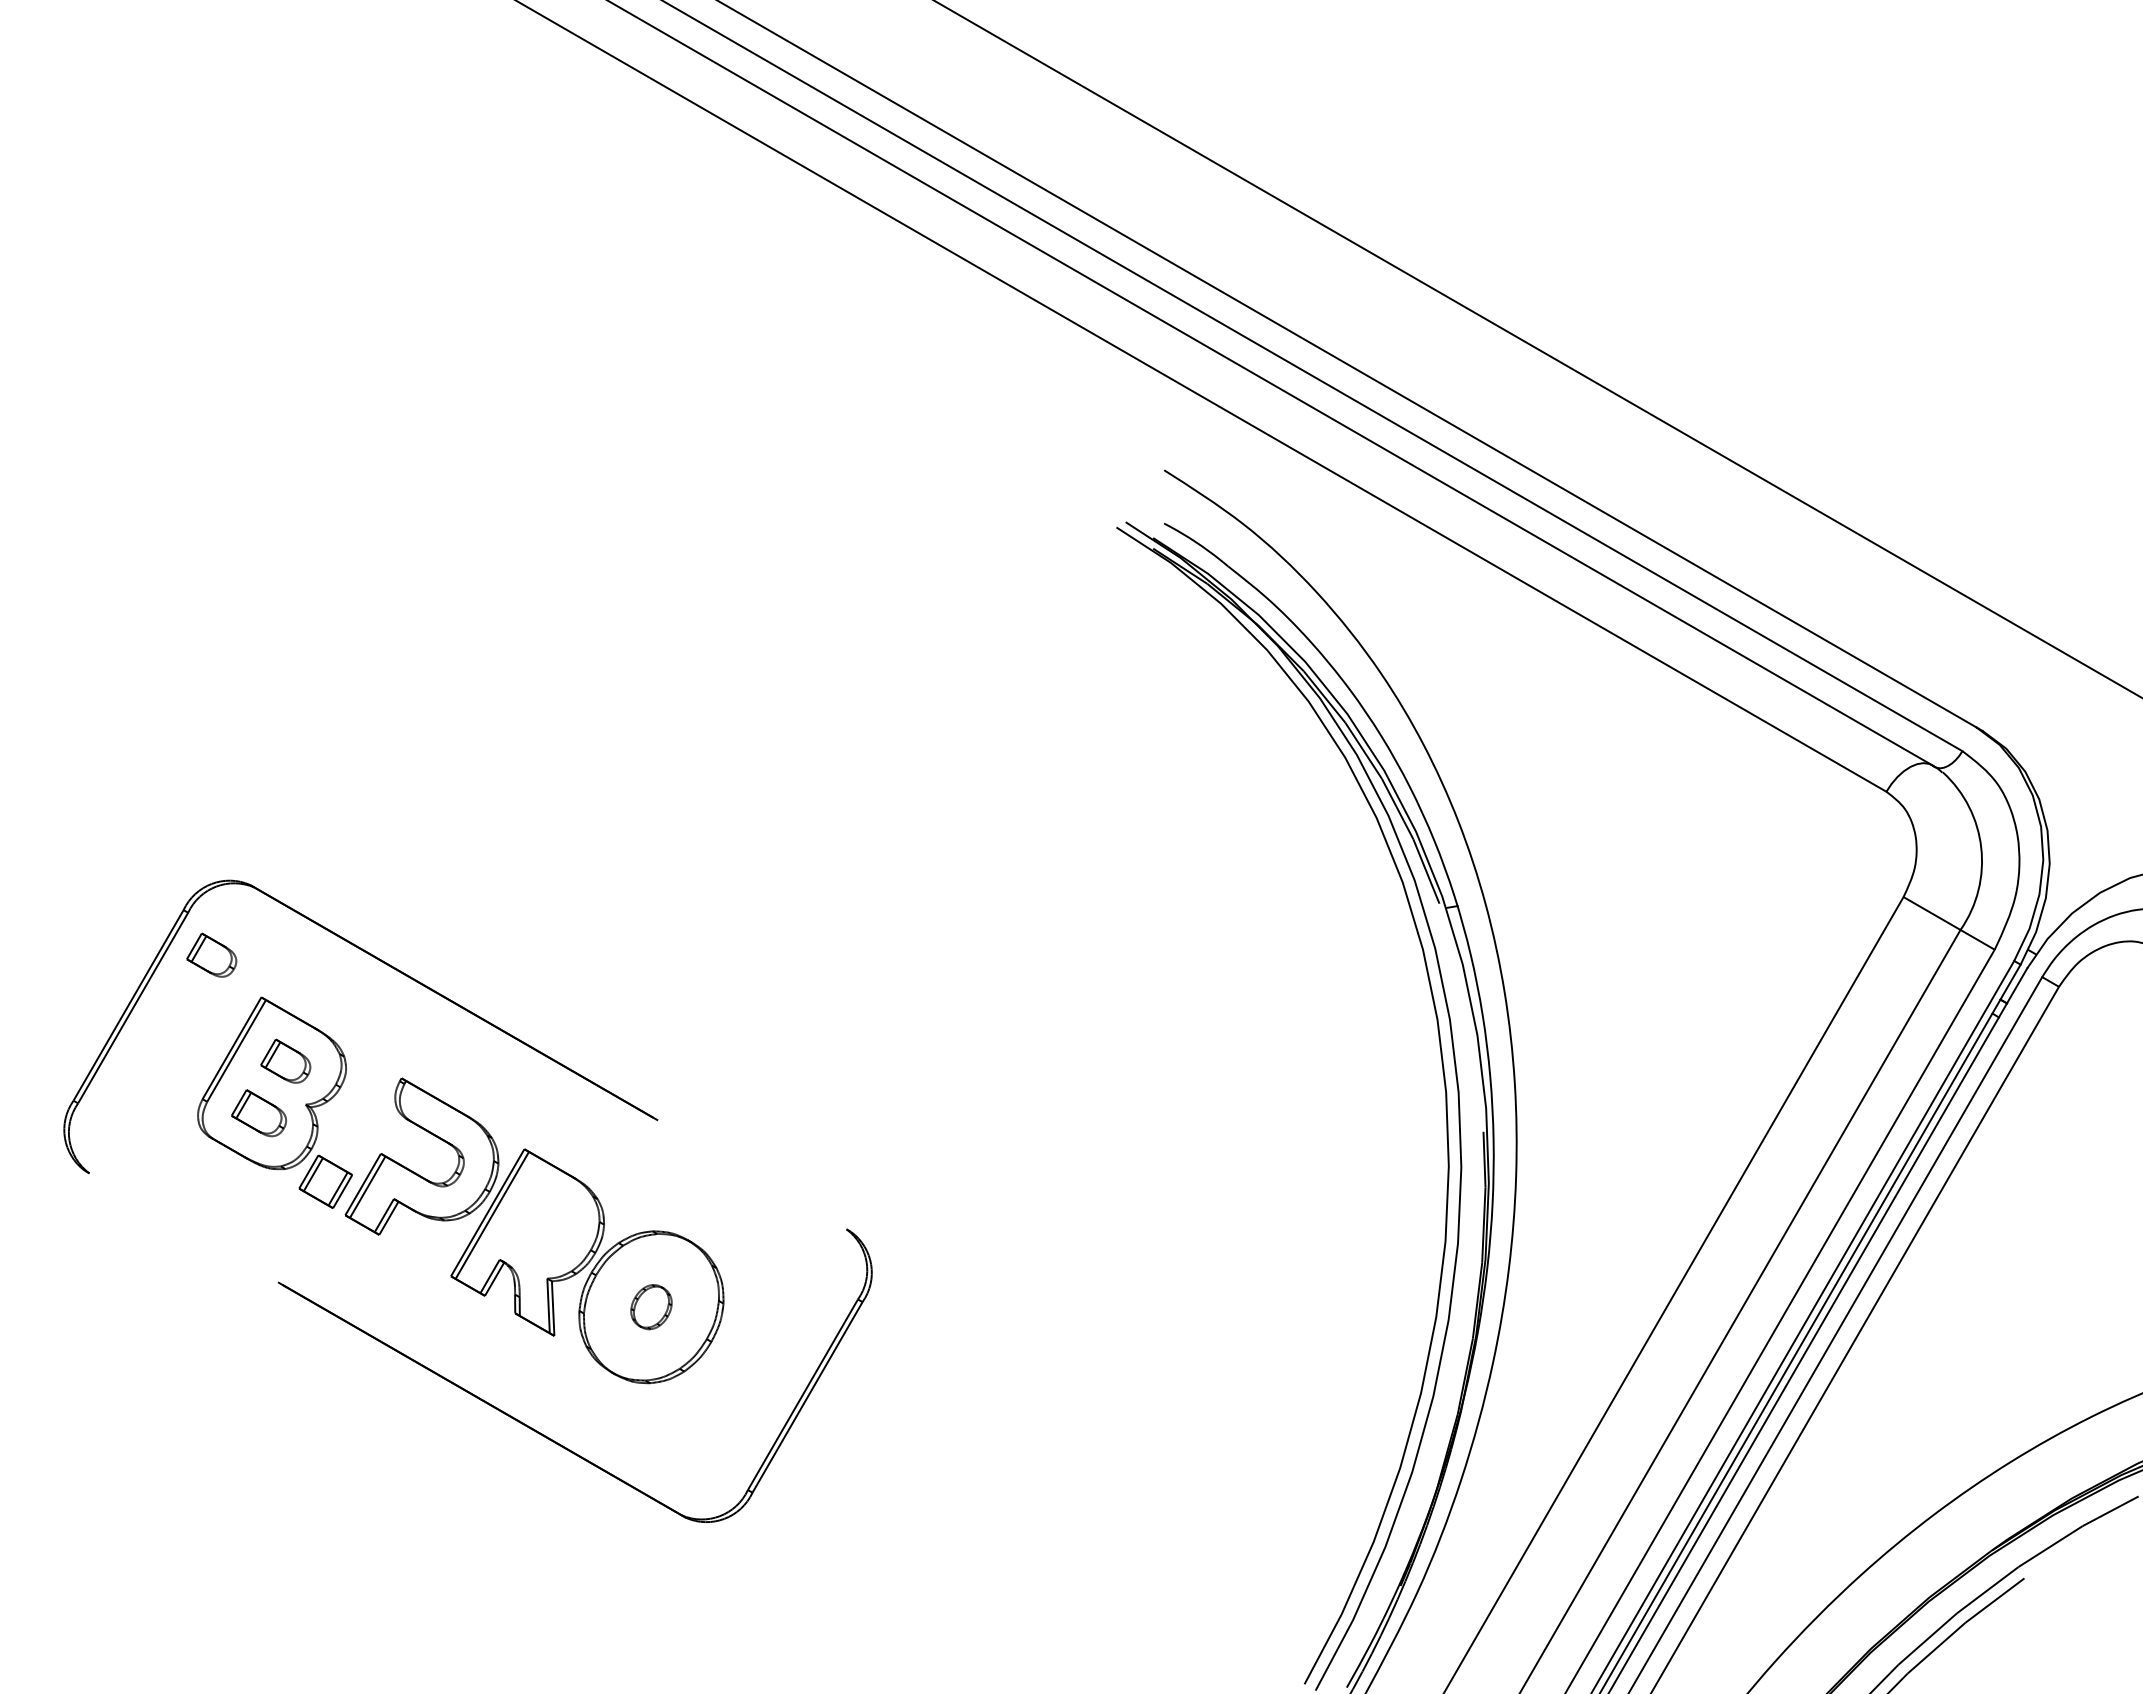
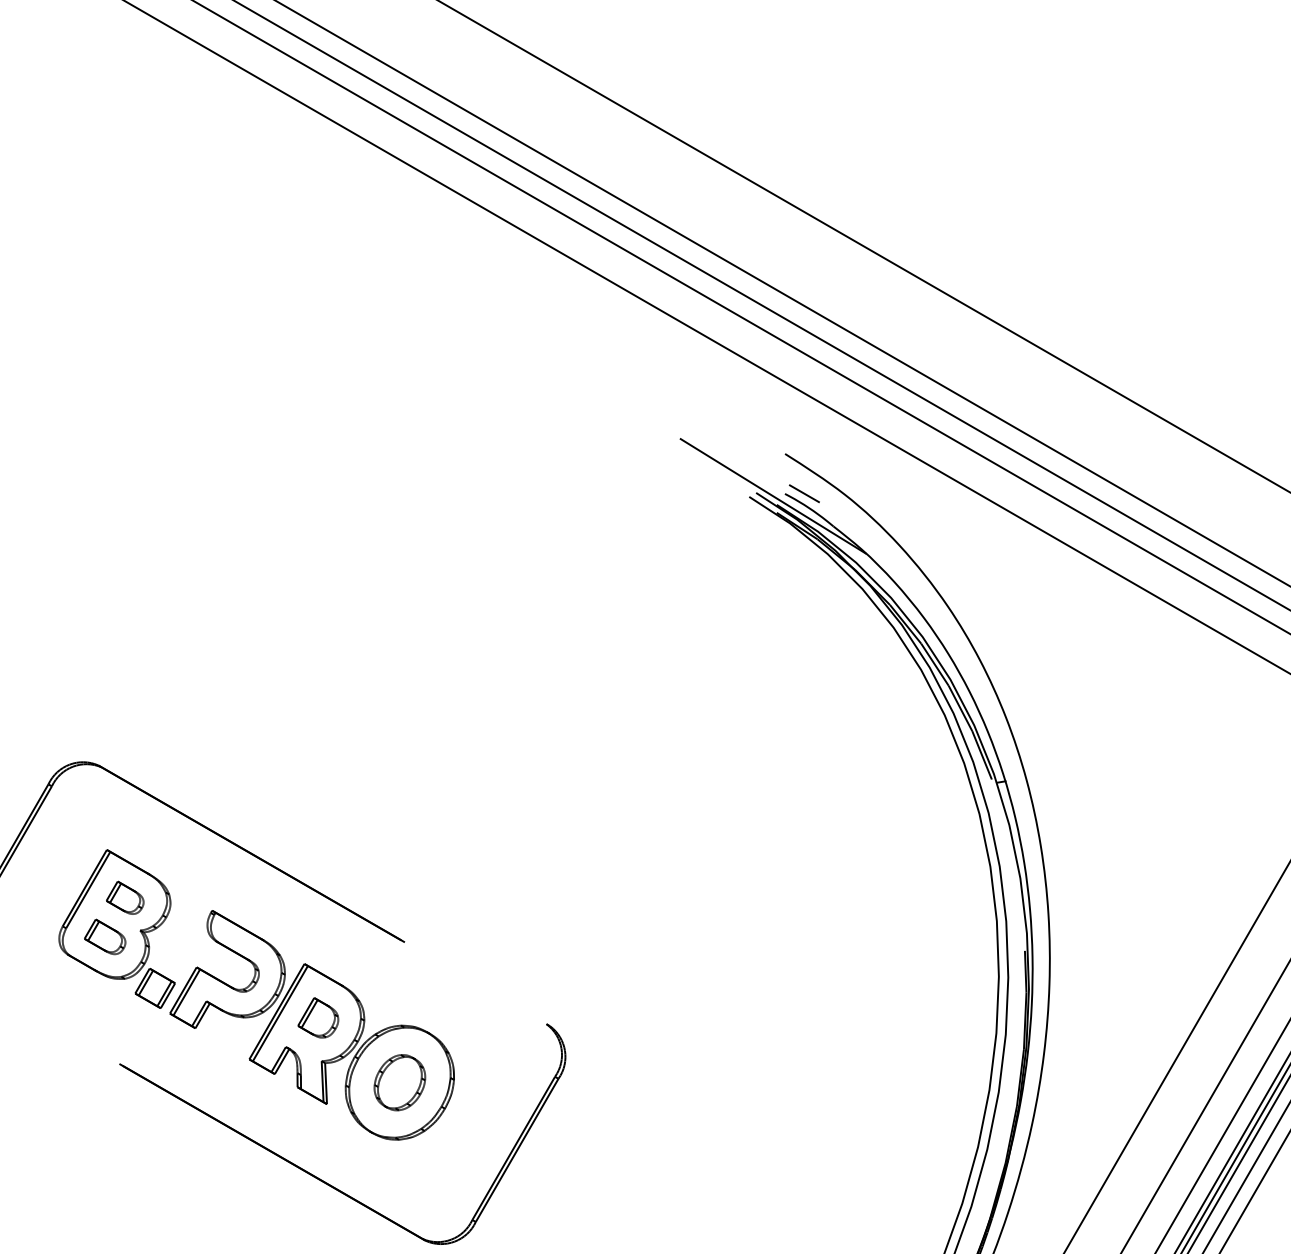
line: (1189, 523) -> (804, 493), added
line: (1148, 526) -> (773, 496), added
part: (211, 954) -> (69, 817), removed
part: (542, 1220) -> (318, 1017), added
part: (651, 1306) -> (399, 1082), size x1.67

